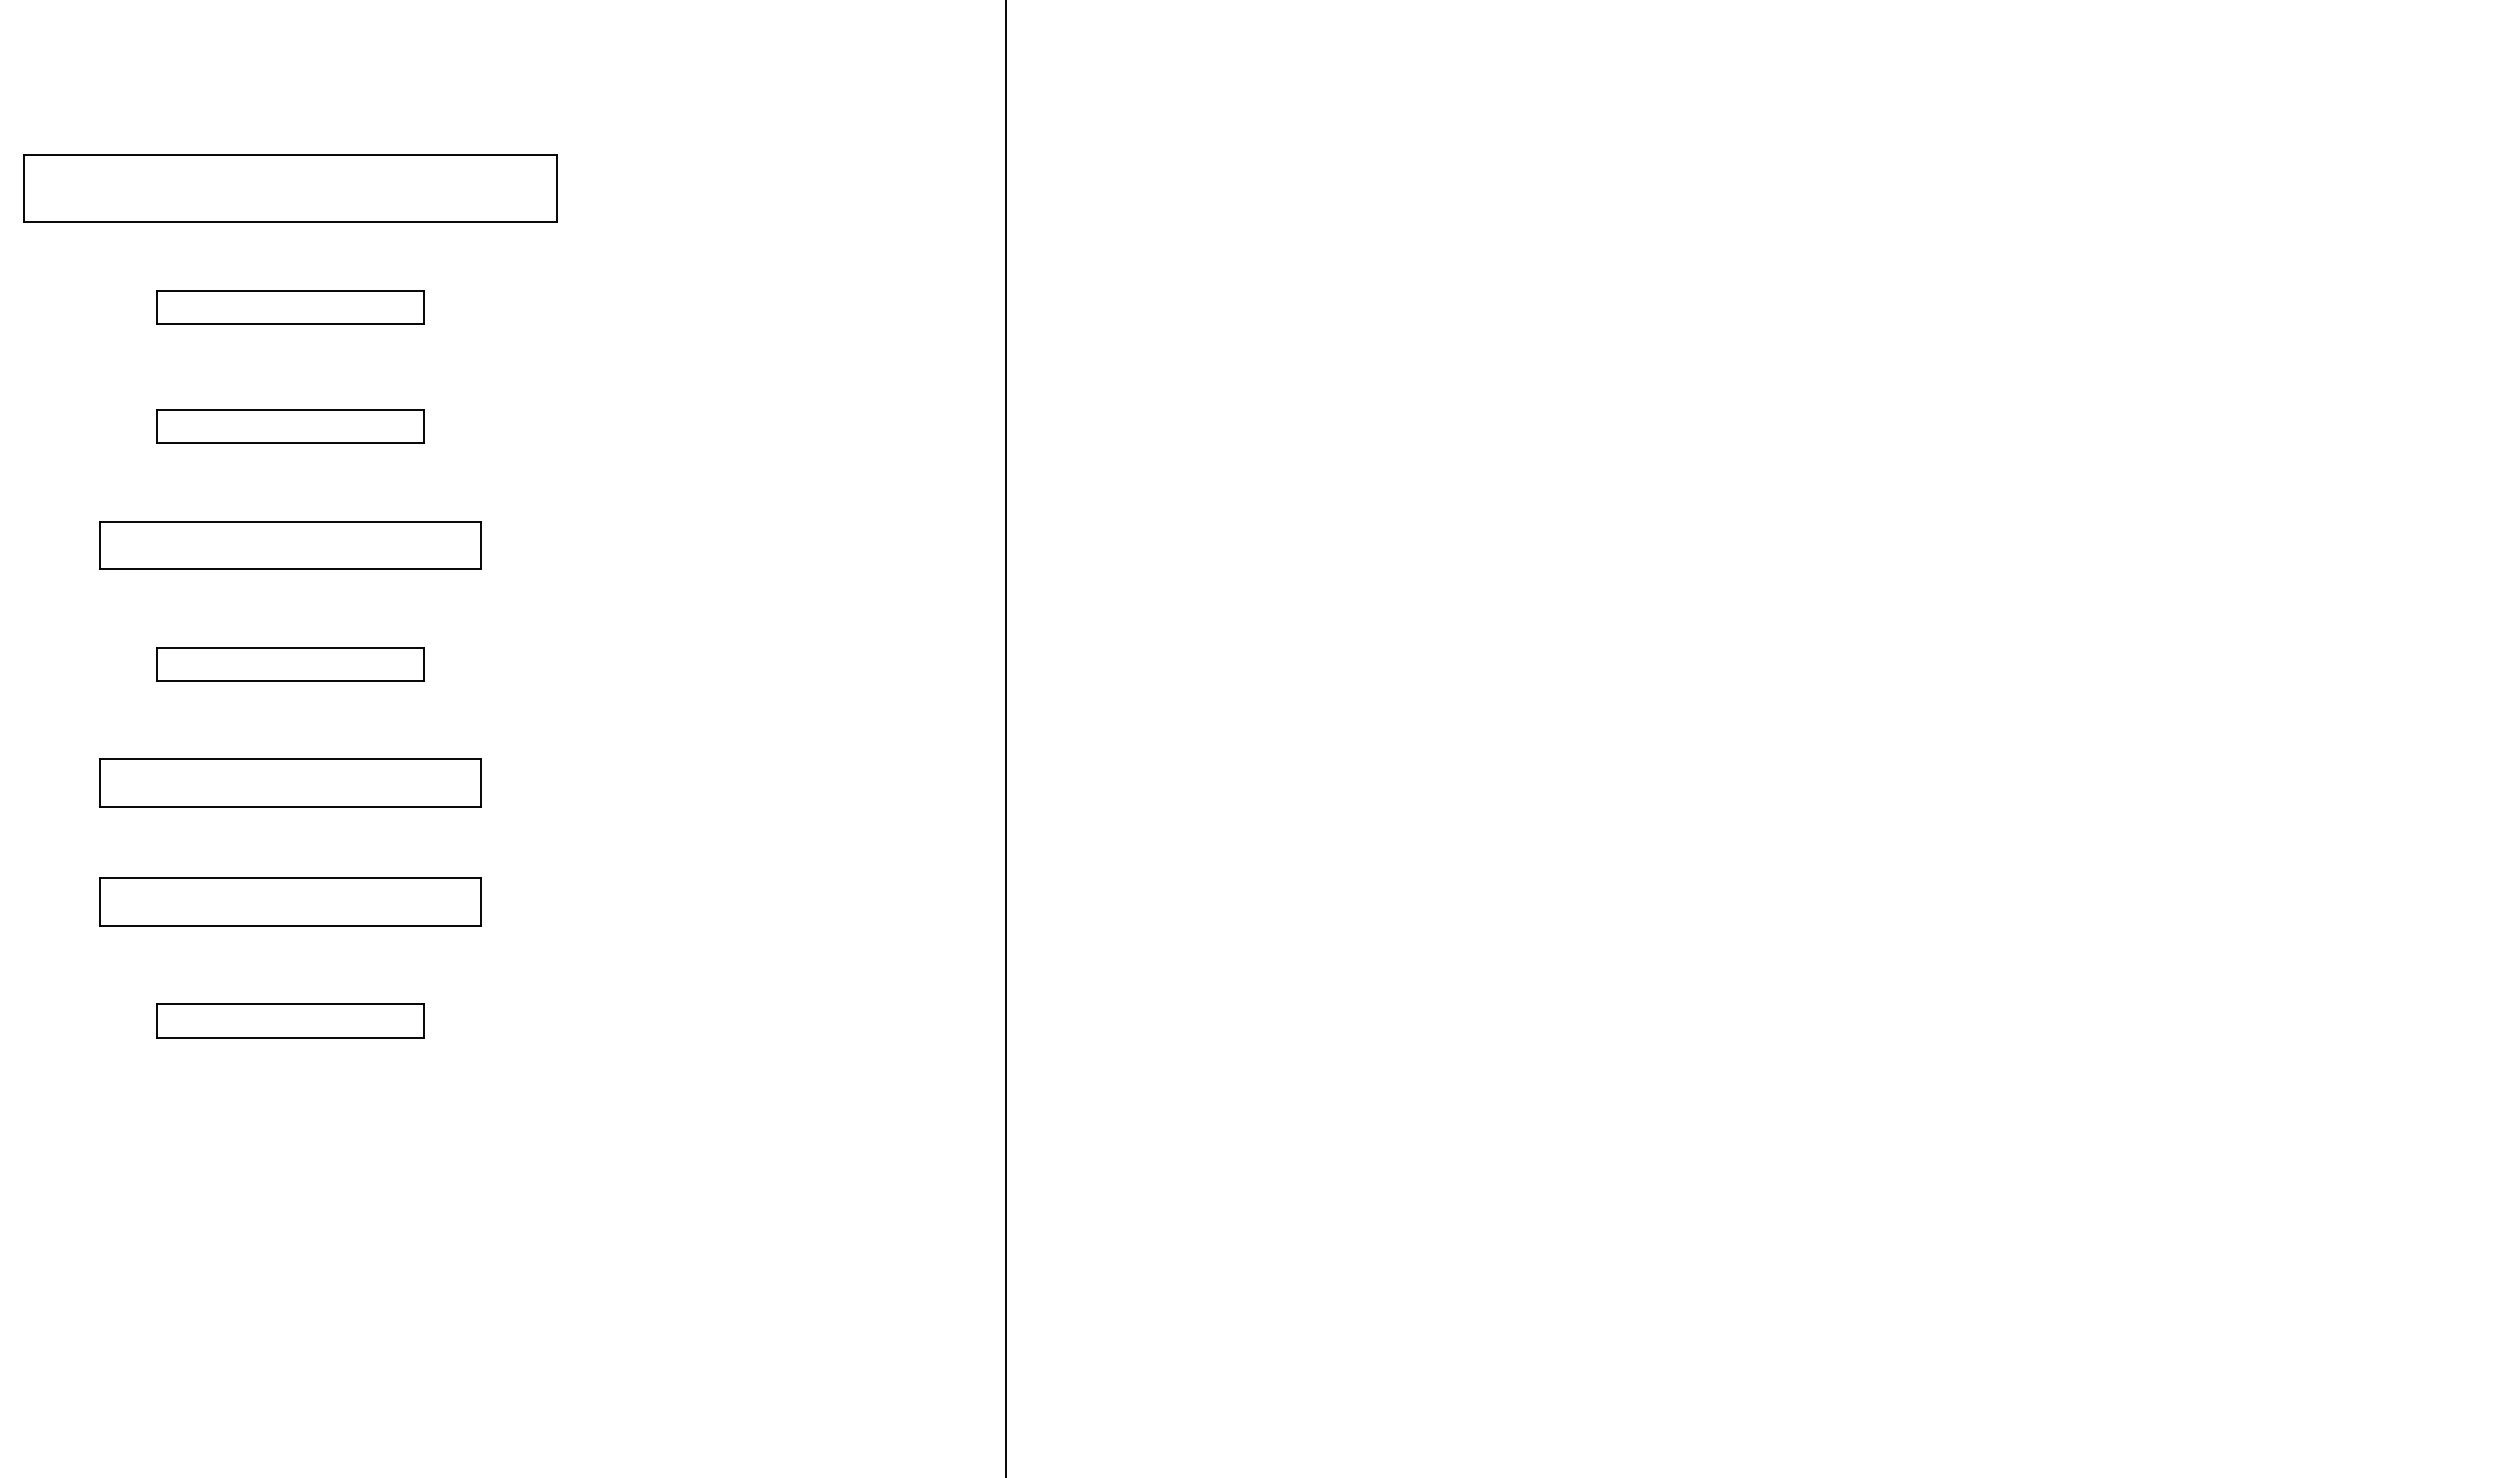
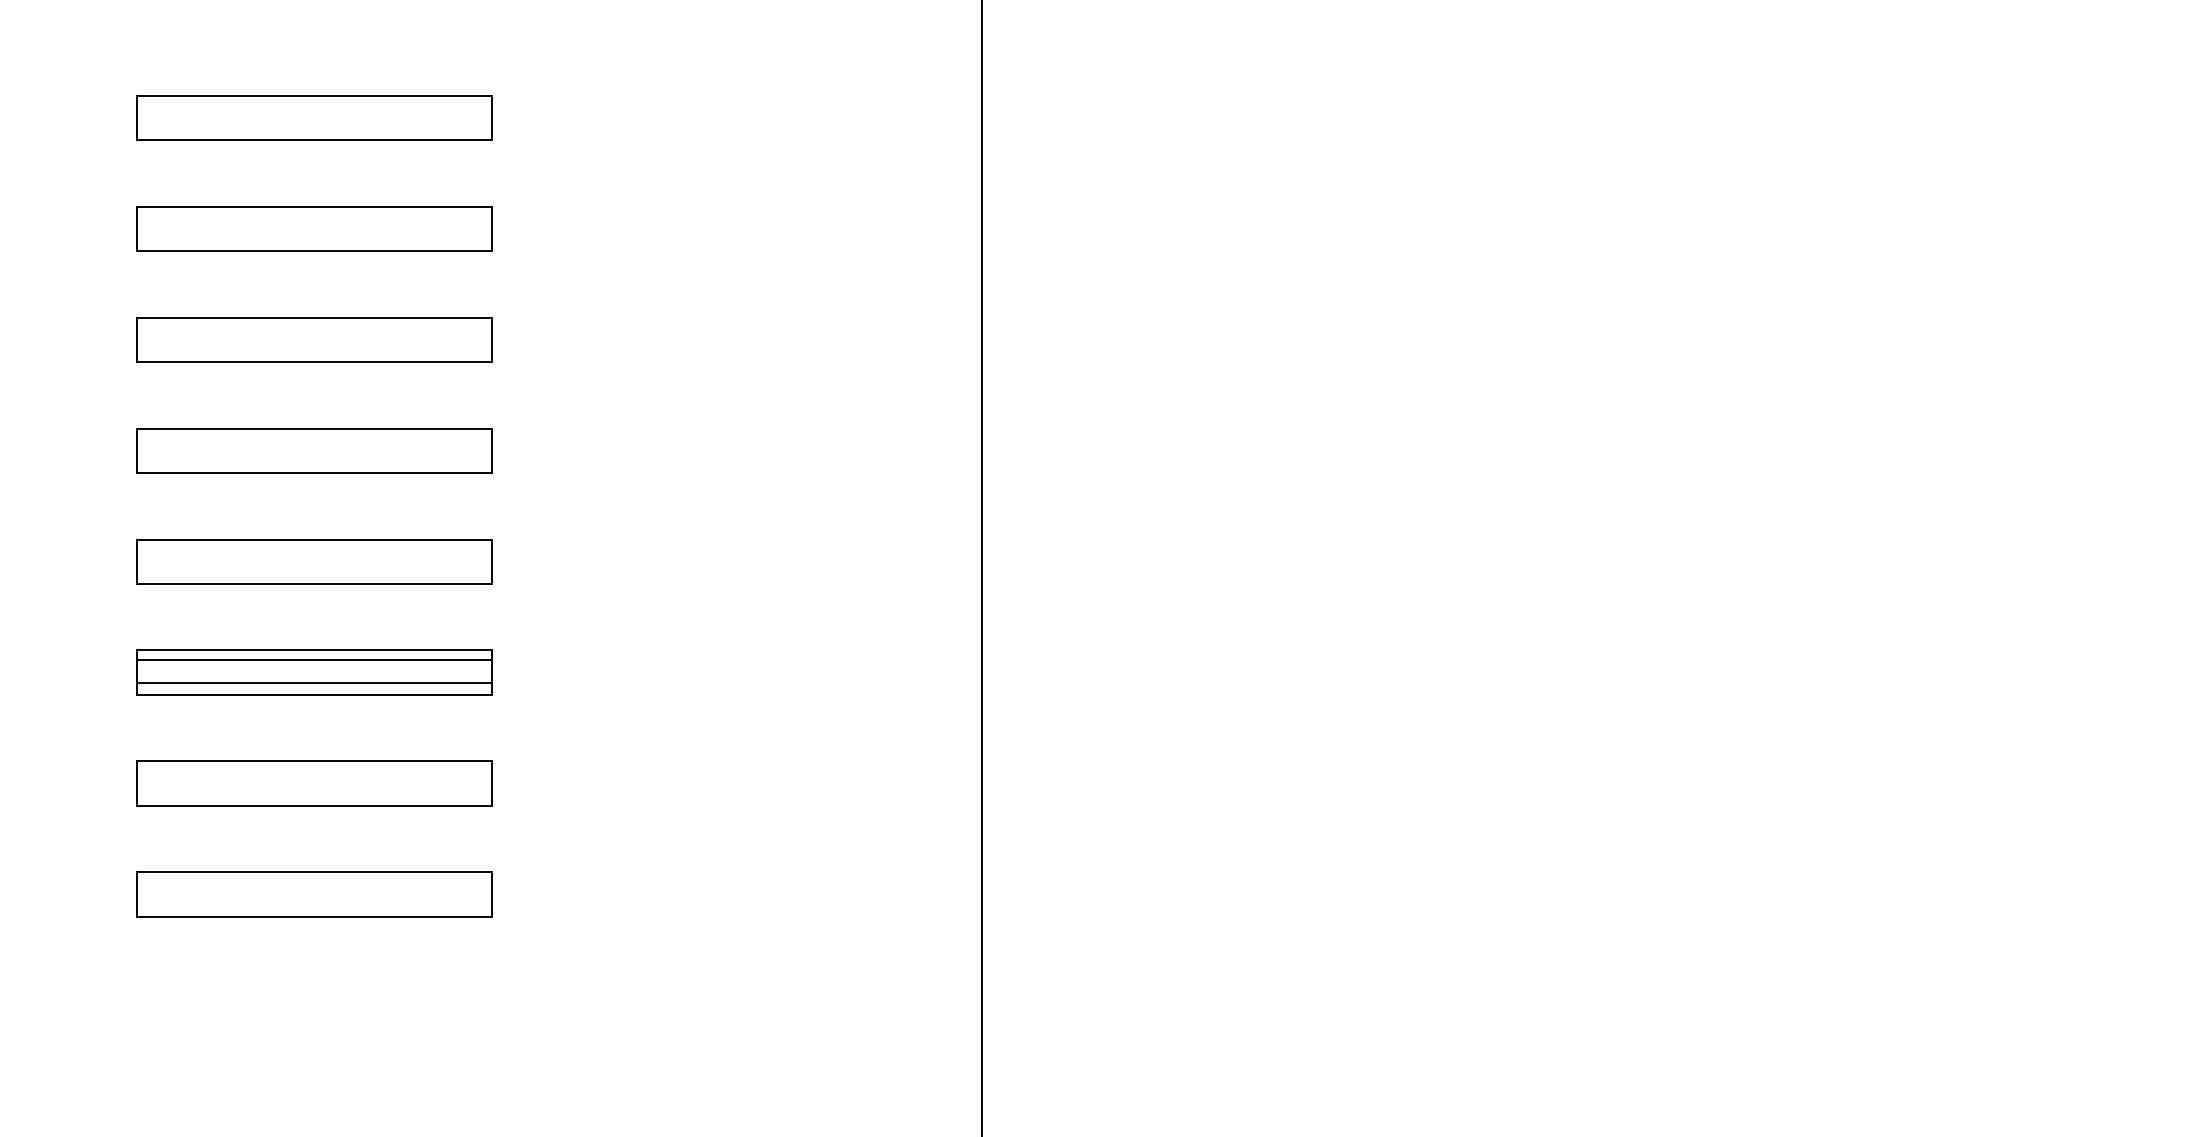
part: (290, 188) -> (314, 117), size x0.71
part: (290, 307) -> (314, 228), size x1.43
part: (290, 426) -> (314, 339), size x1.43
part: (290, 663) -> (314, 561), size x1.43
line: (290, 769) -> (314, 659), added
line: (290, 793) -> (314, 682), added
part: (290, 1020) -> (314, 894), size x1.43

